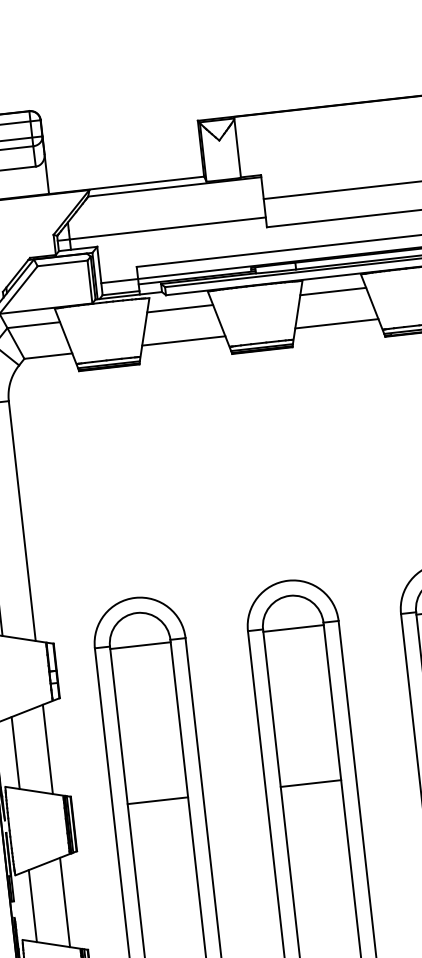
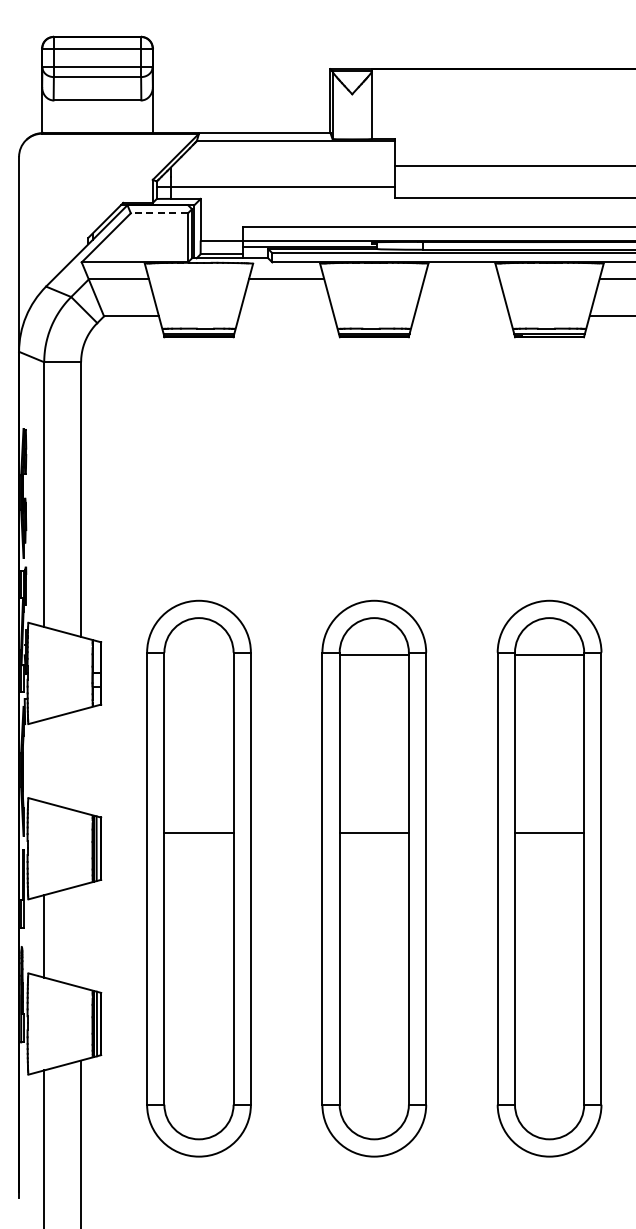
line: (62, 263) -> (159, 213), solid -> dashed
line: (332, 291) -> (461, 279), removed
line: (336, 323) -> (461, 316), removed
line: (183, 341) -> (286, 316), removed
line: (140, 645) -> (198, 655), removed
line: (48, 748) -> (81, 760), removed
line: (15, 752) -> (44, 760), removed
line: (65, 902) -> (81, 936), removed

